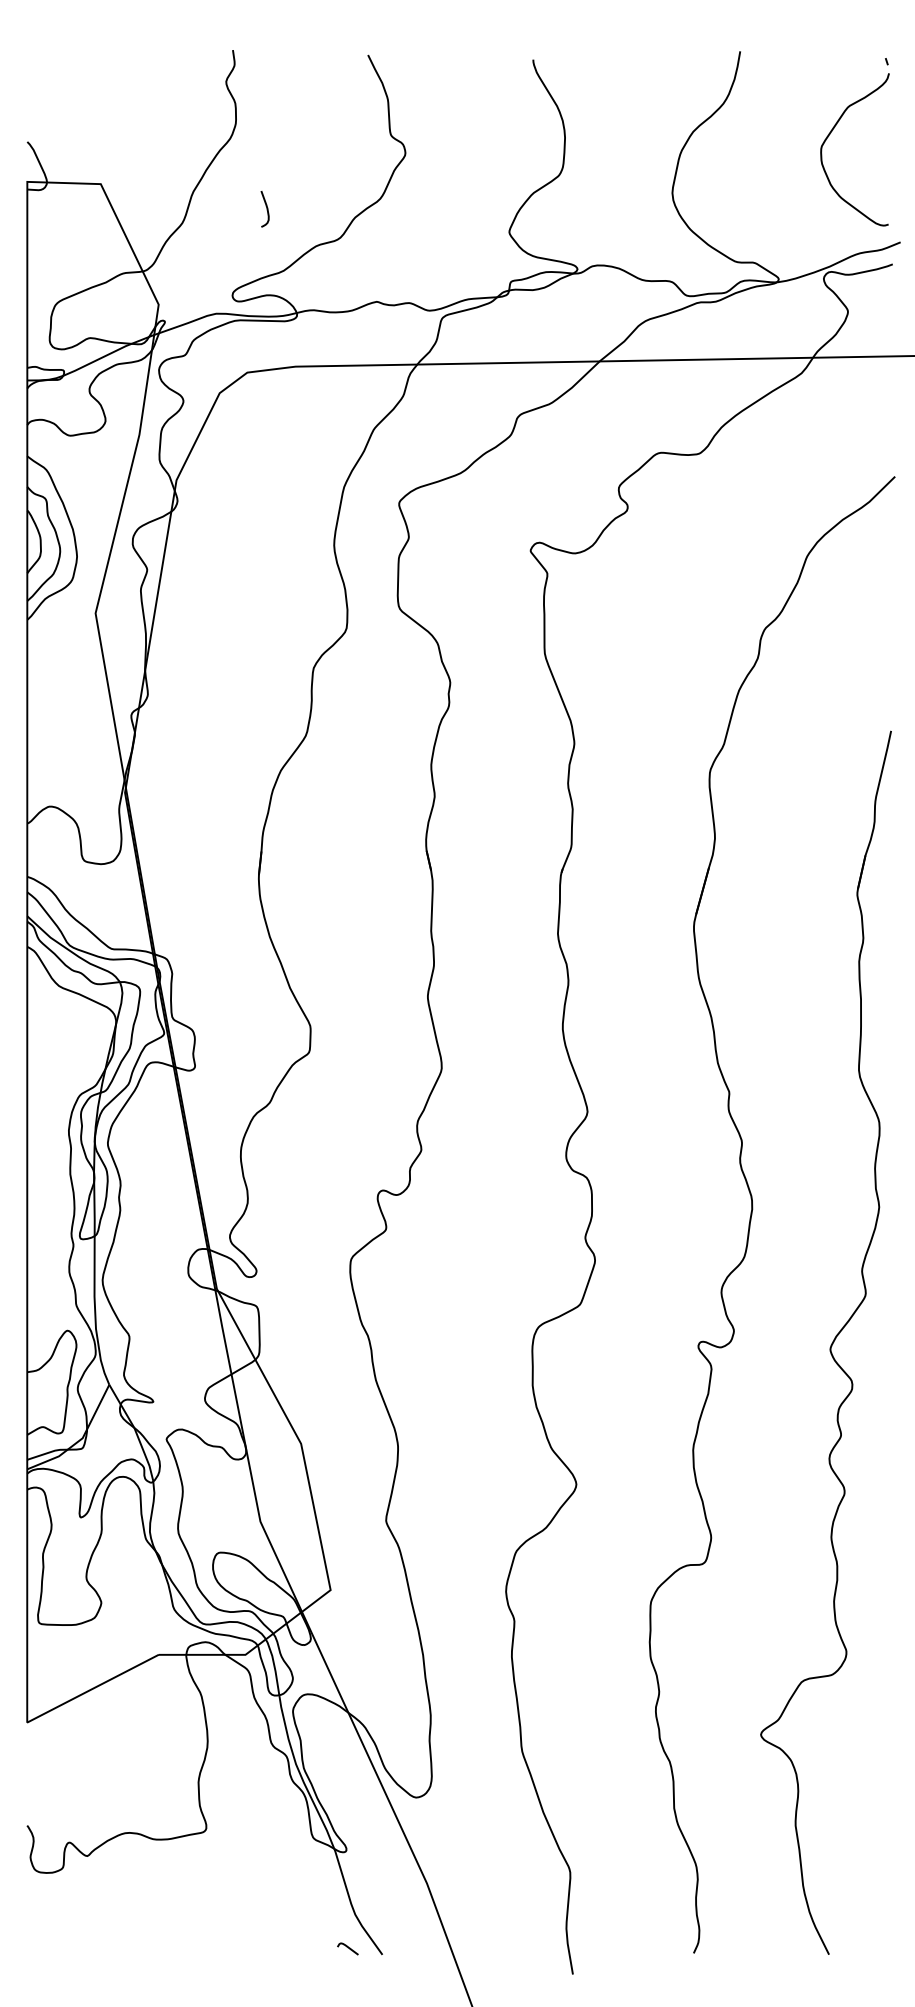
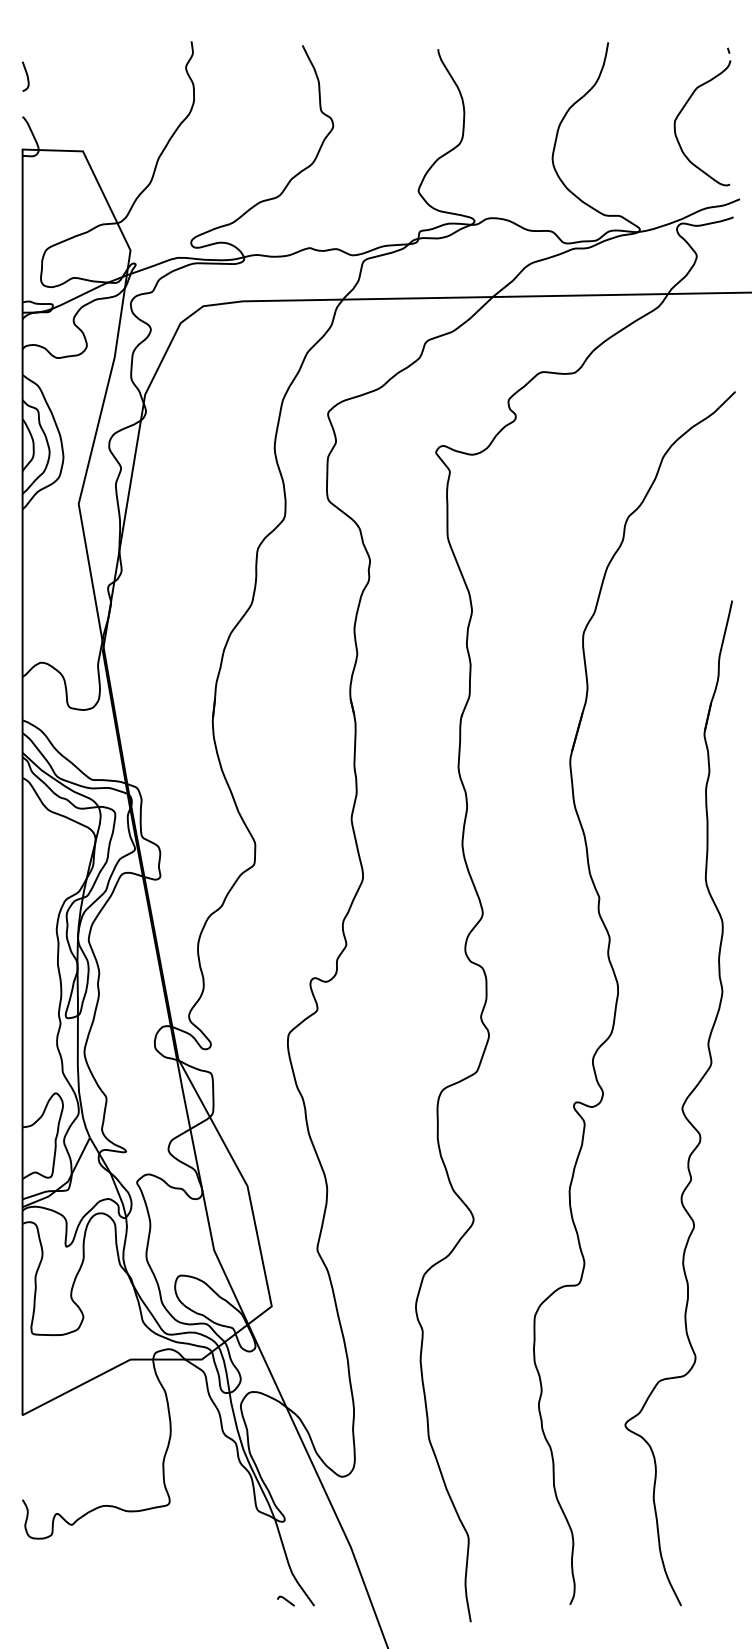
curve: (266, 209) -> (26, 76), moved

